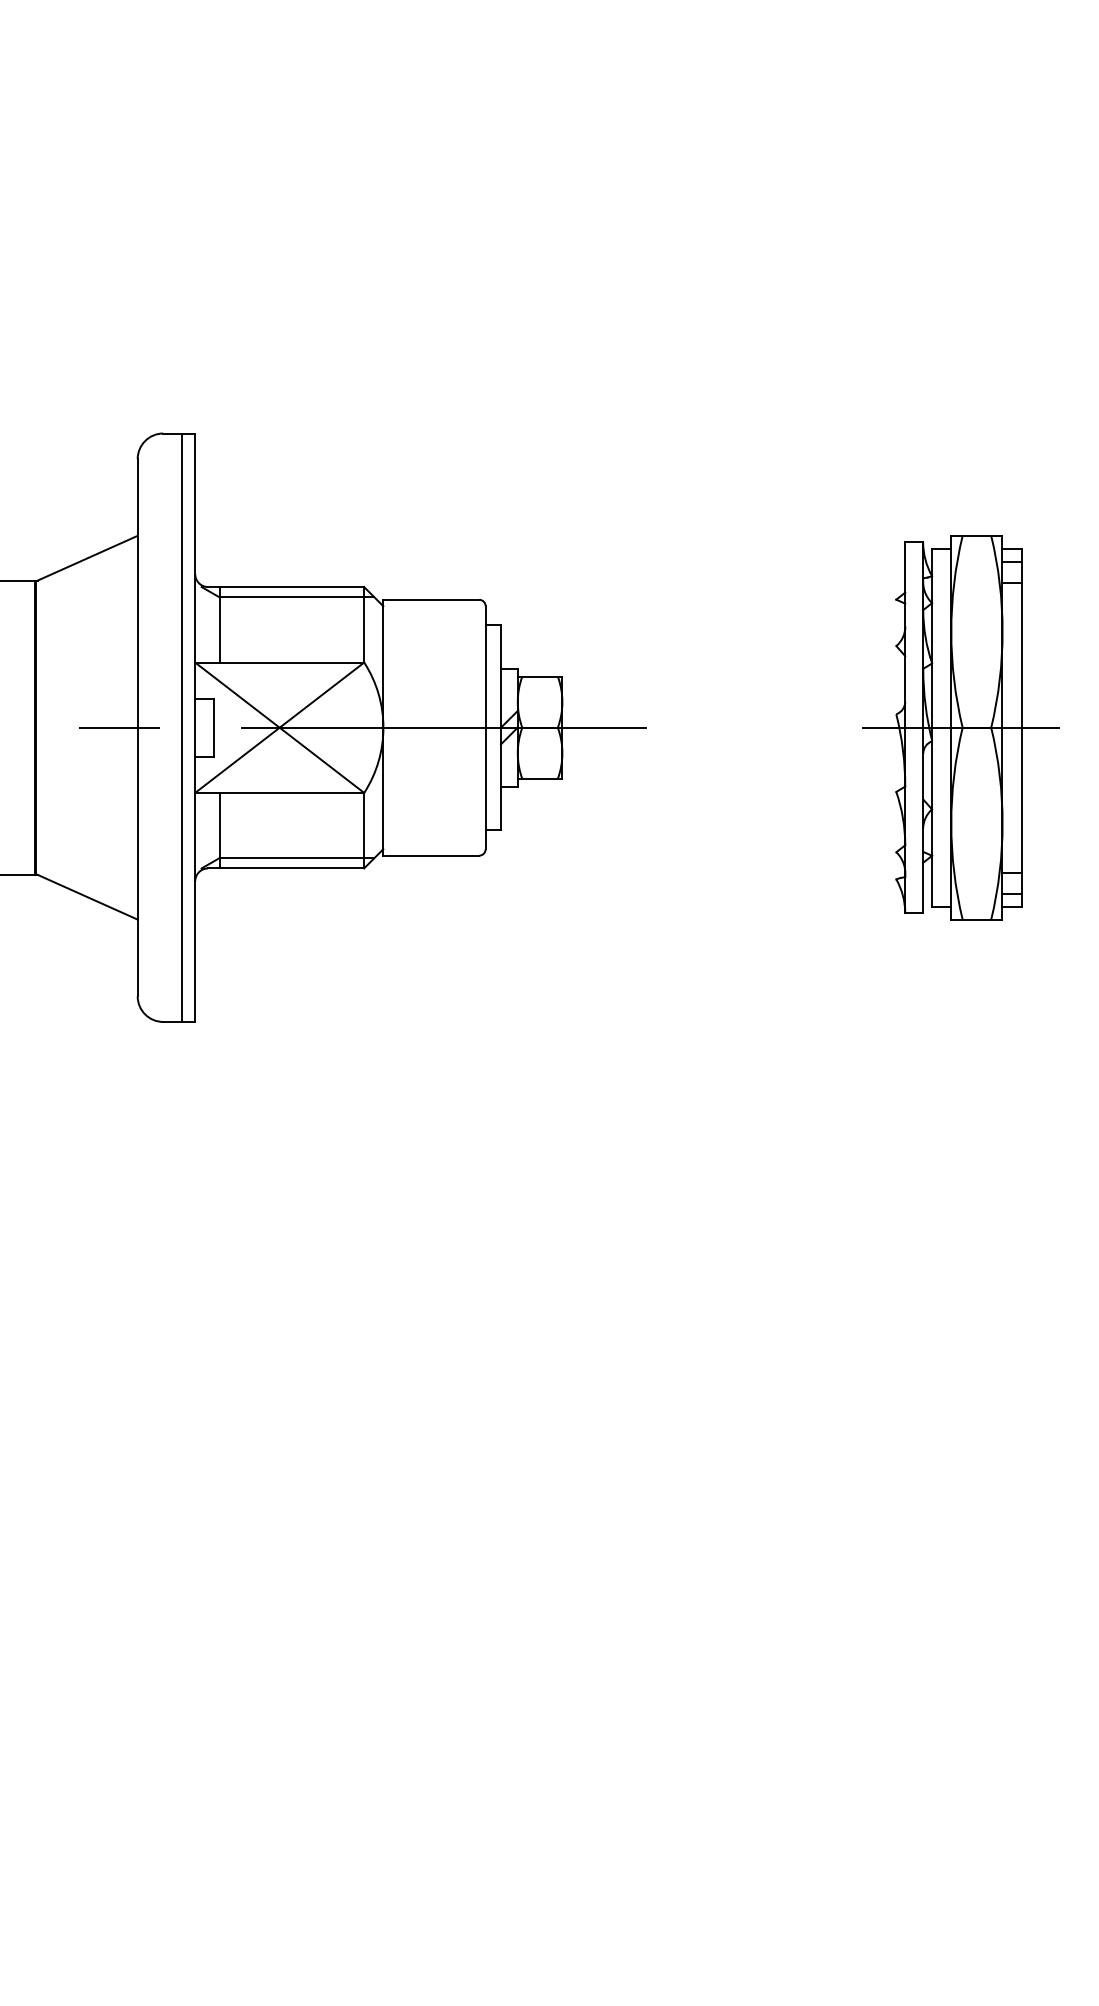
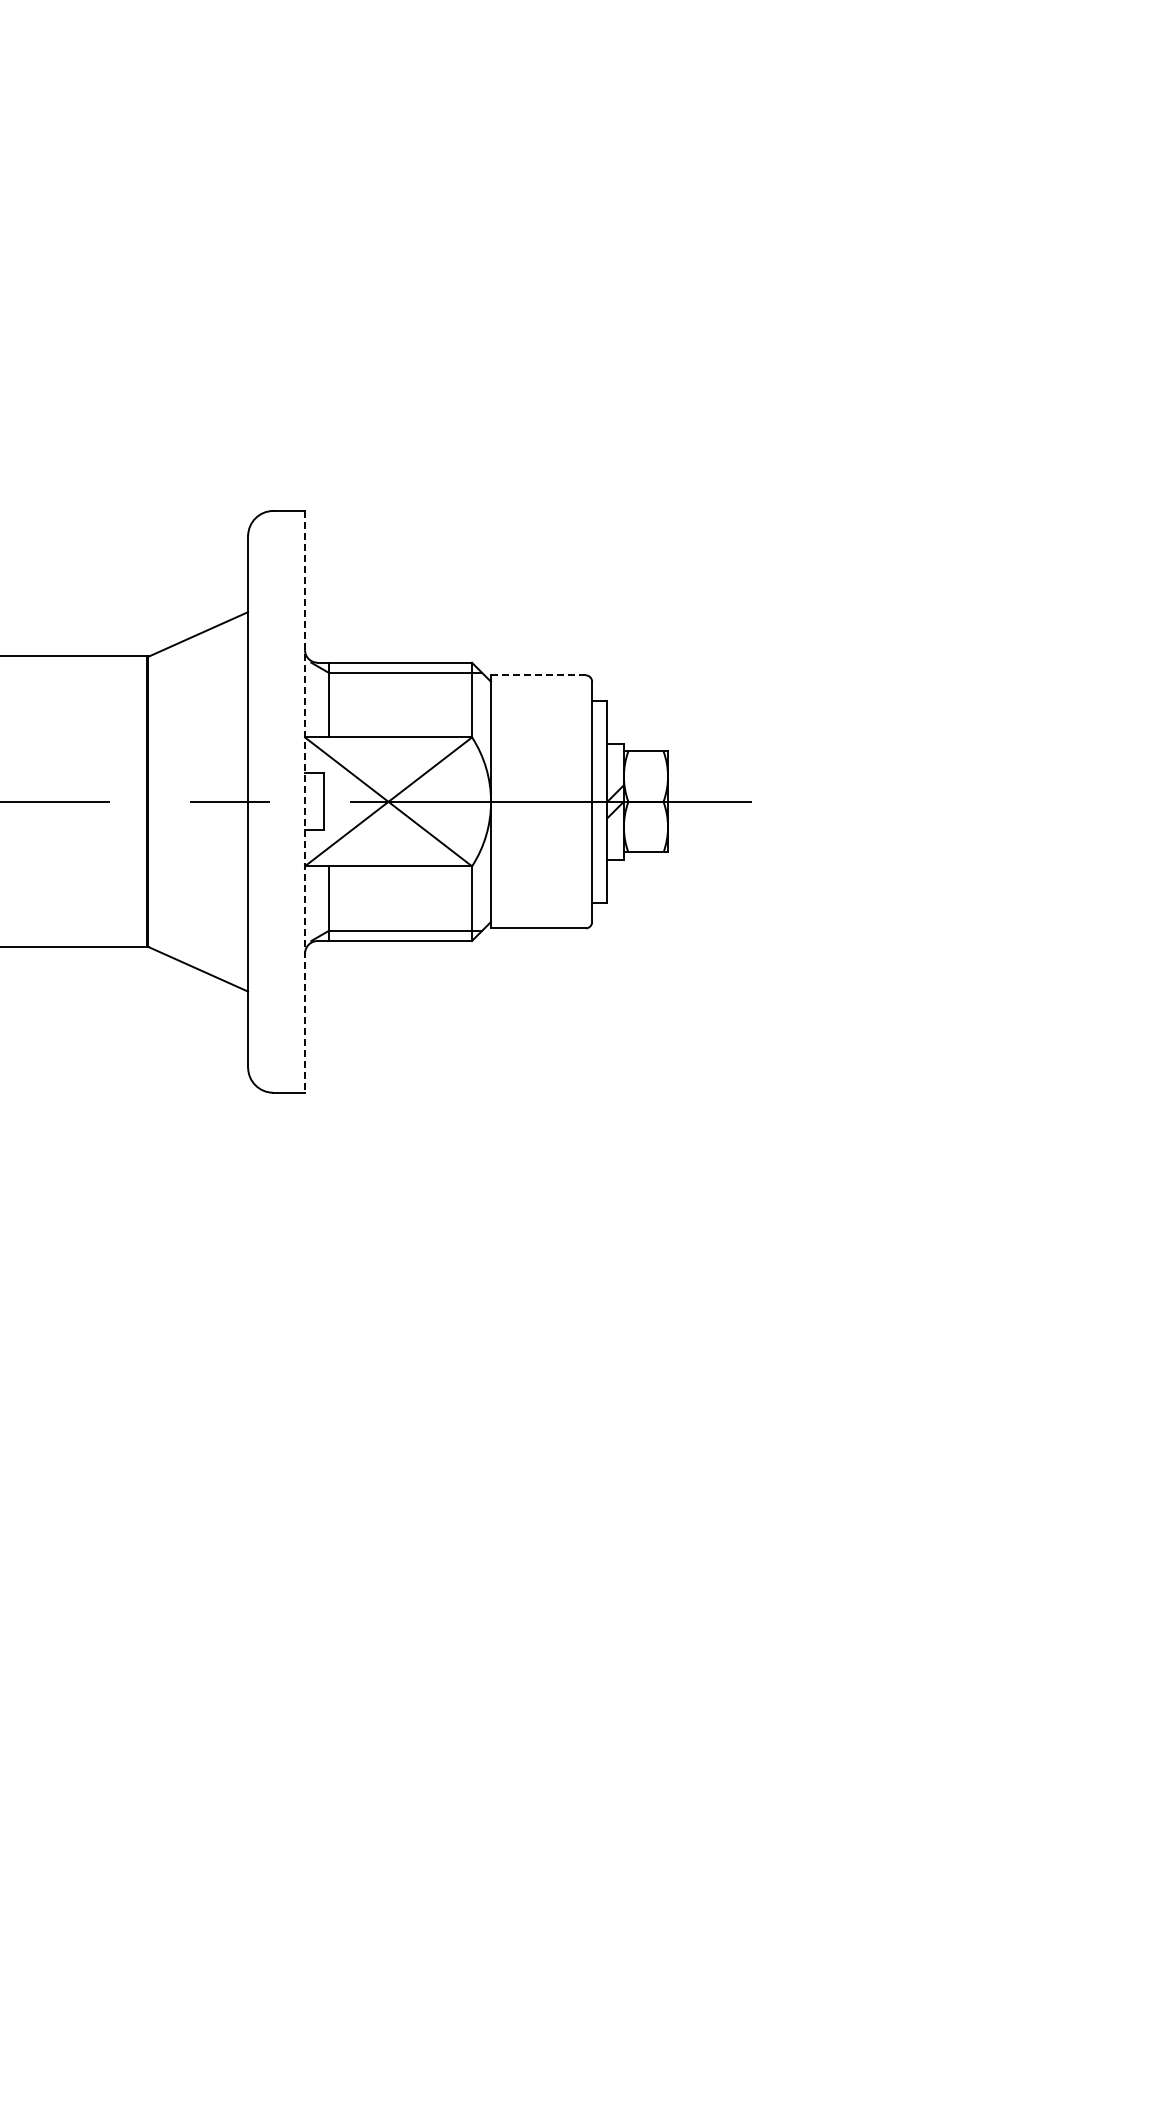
line: (430, 599) -> (537, 675), solid -> dashed
line: (182, 727) -> (292, 801), removed
line: (195, 727) -> (305, 801), solid -> dashed
part: (960, 727) -> (1061, 801), removed

